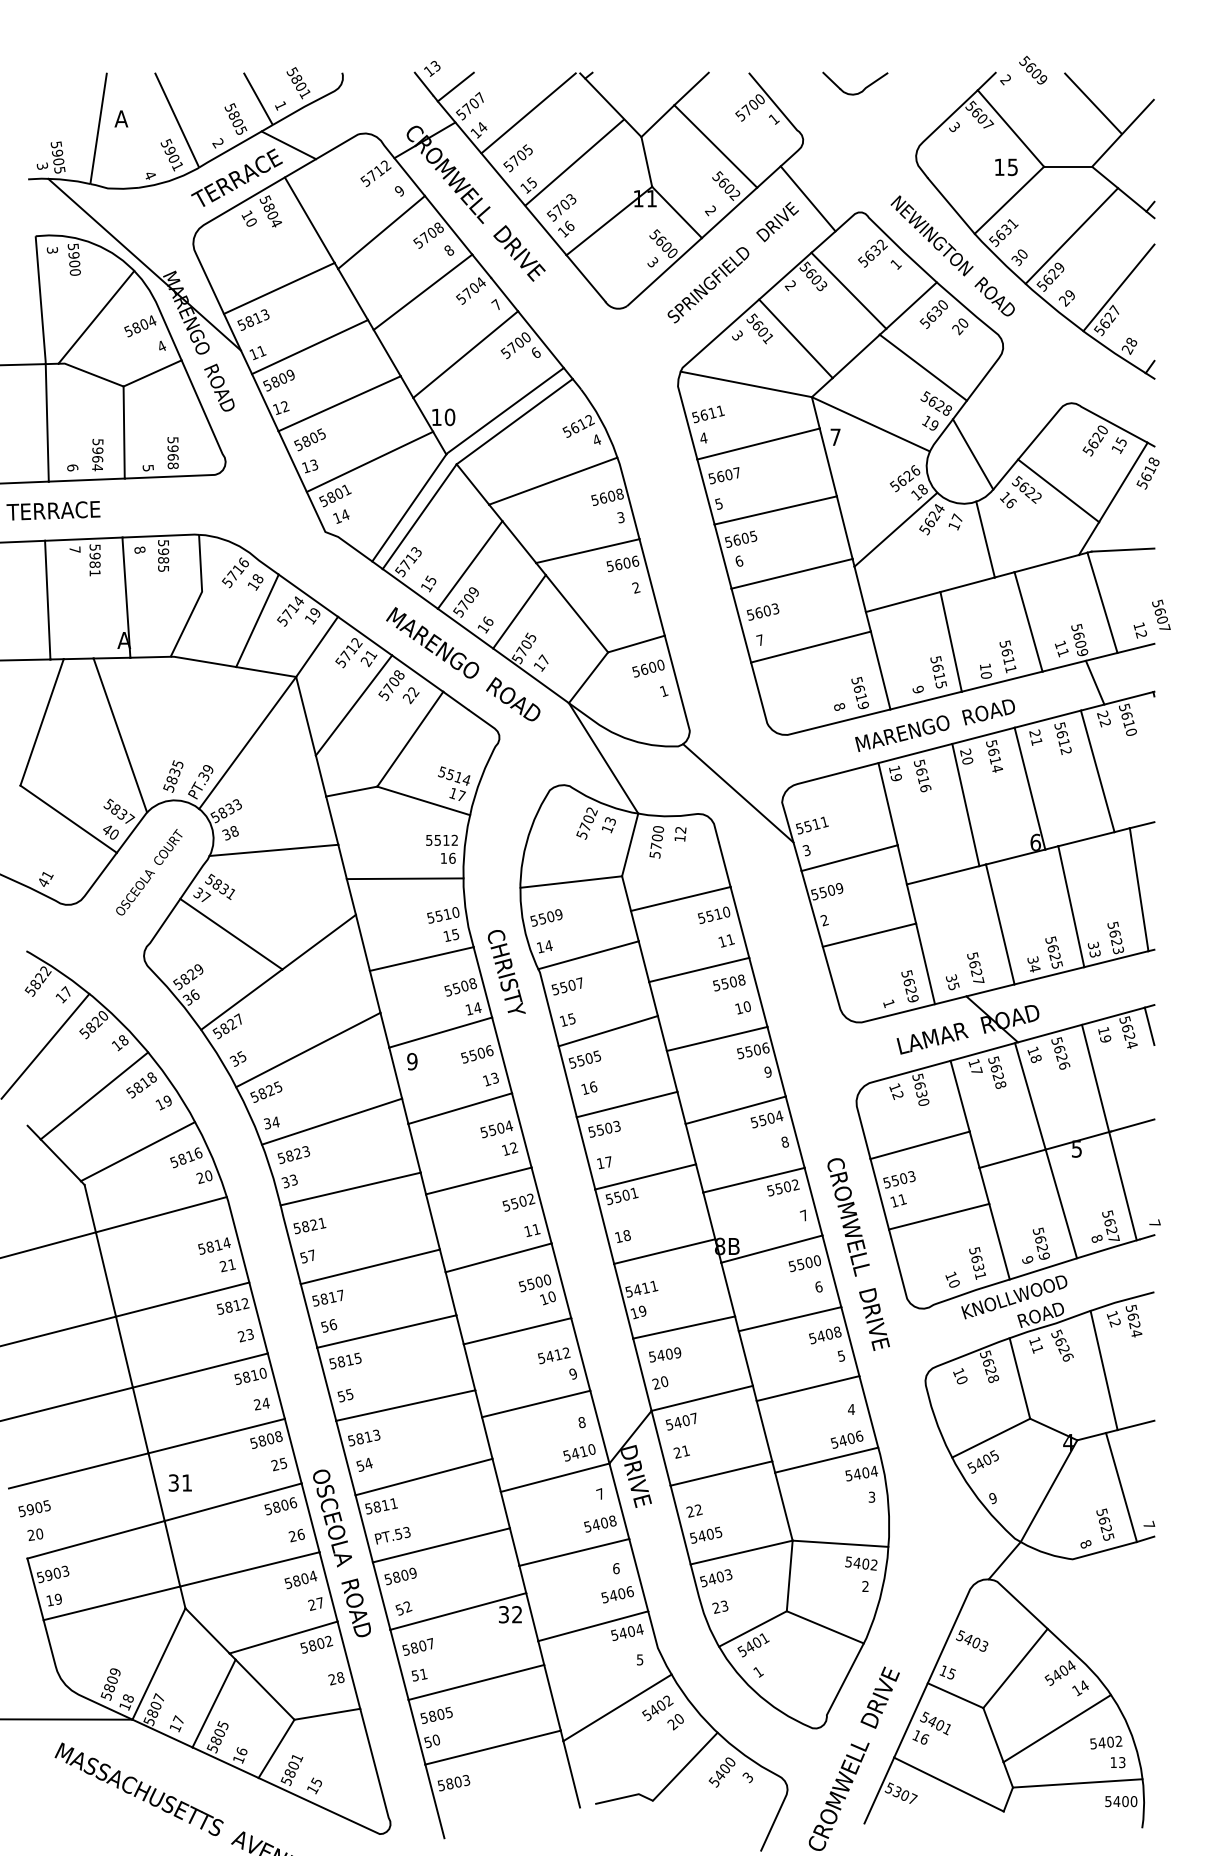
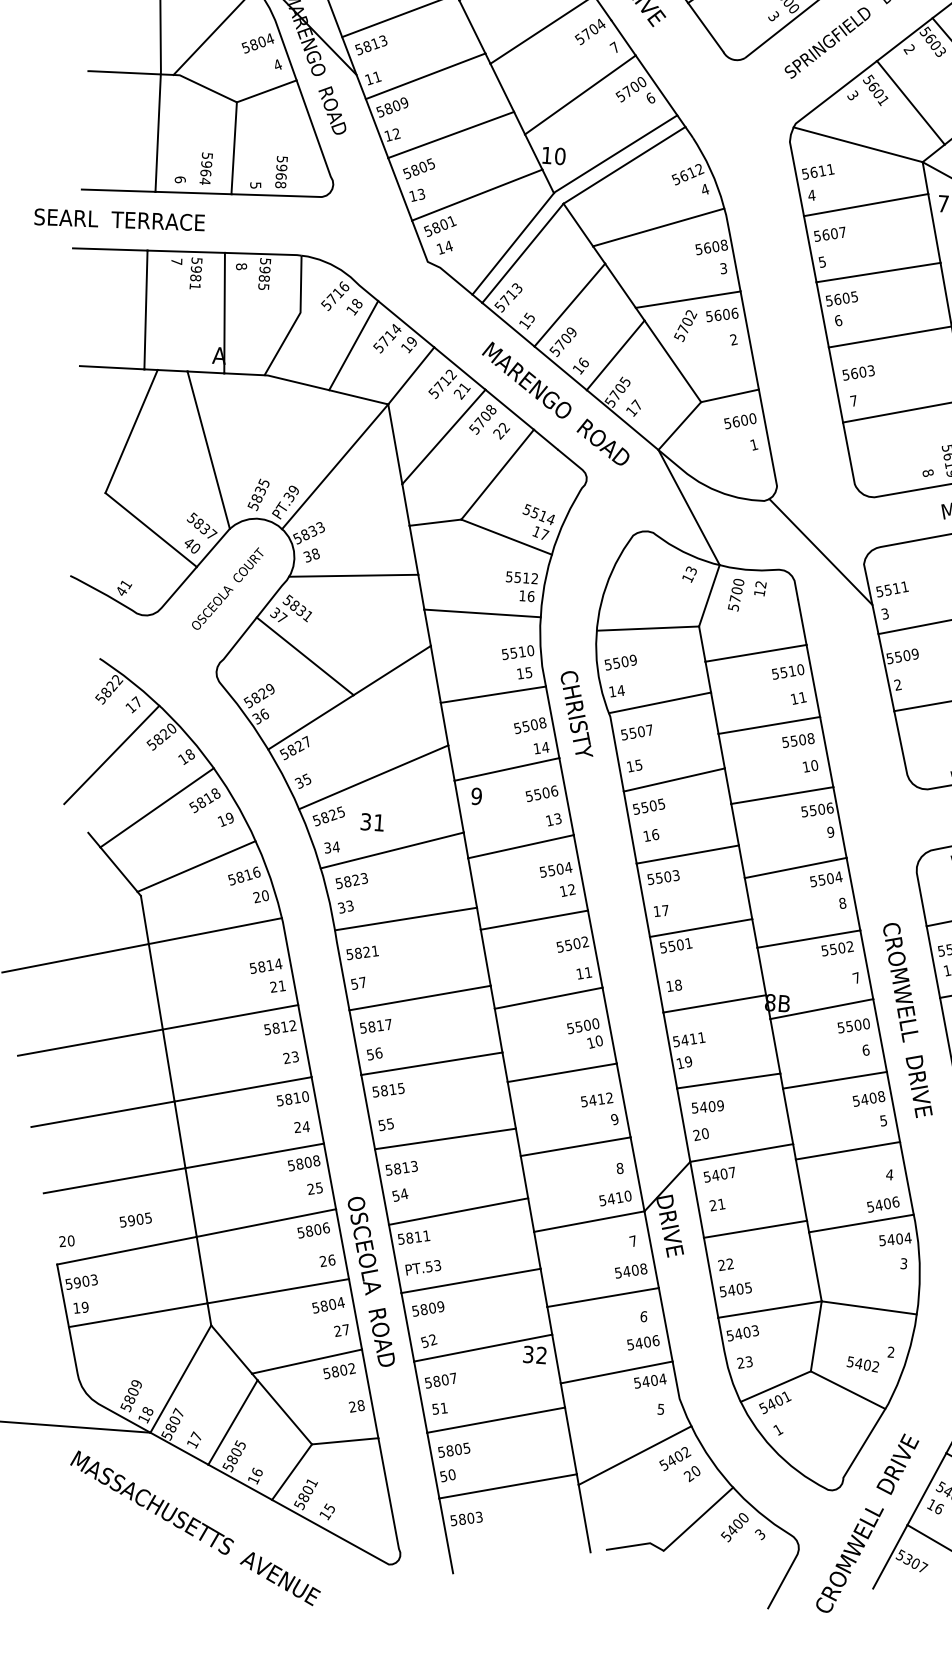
text: (586, 823) -> (684, 325), moved
text: (179, 1482) -> (371, 821), moved
text: (34, 1508) -> (135, 1219), moved
text: (861, 1563) -> (863, 1364), moved

